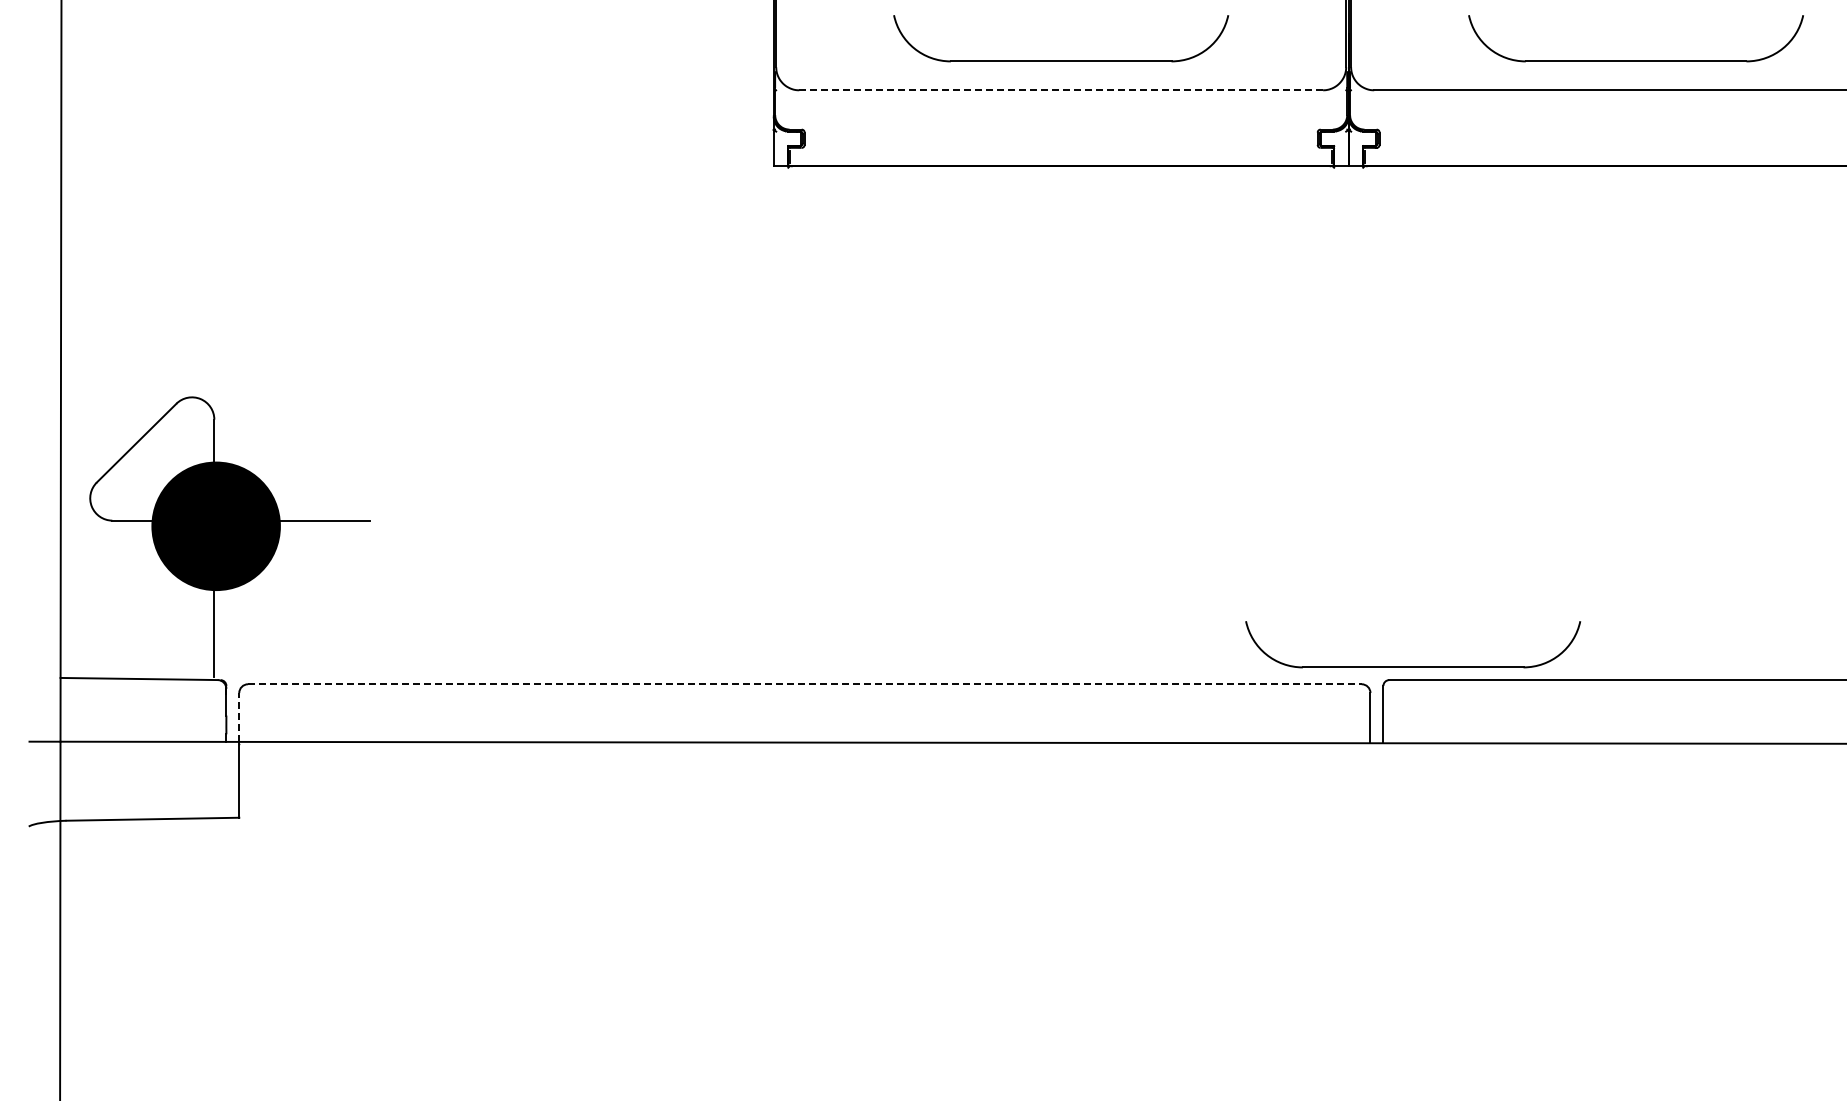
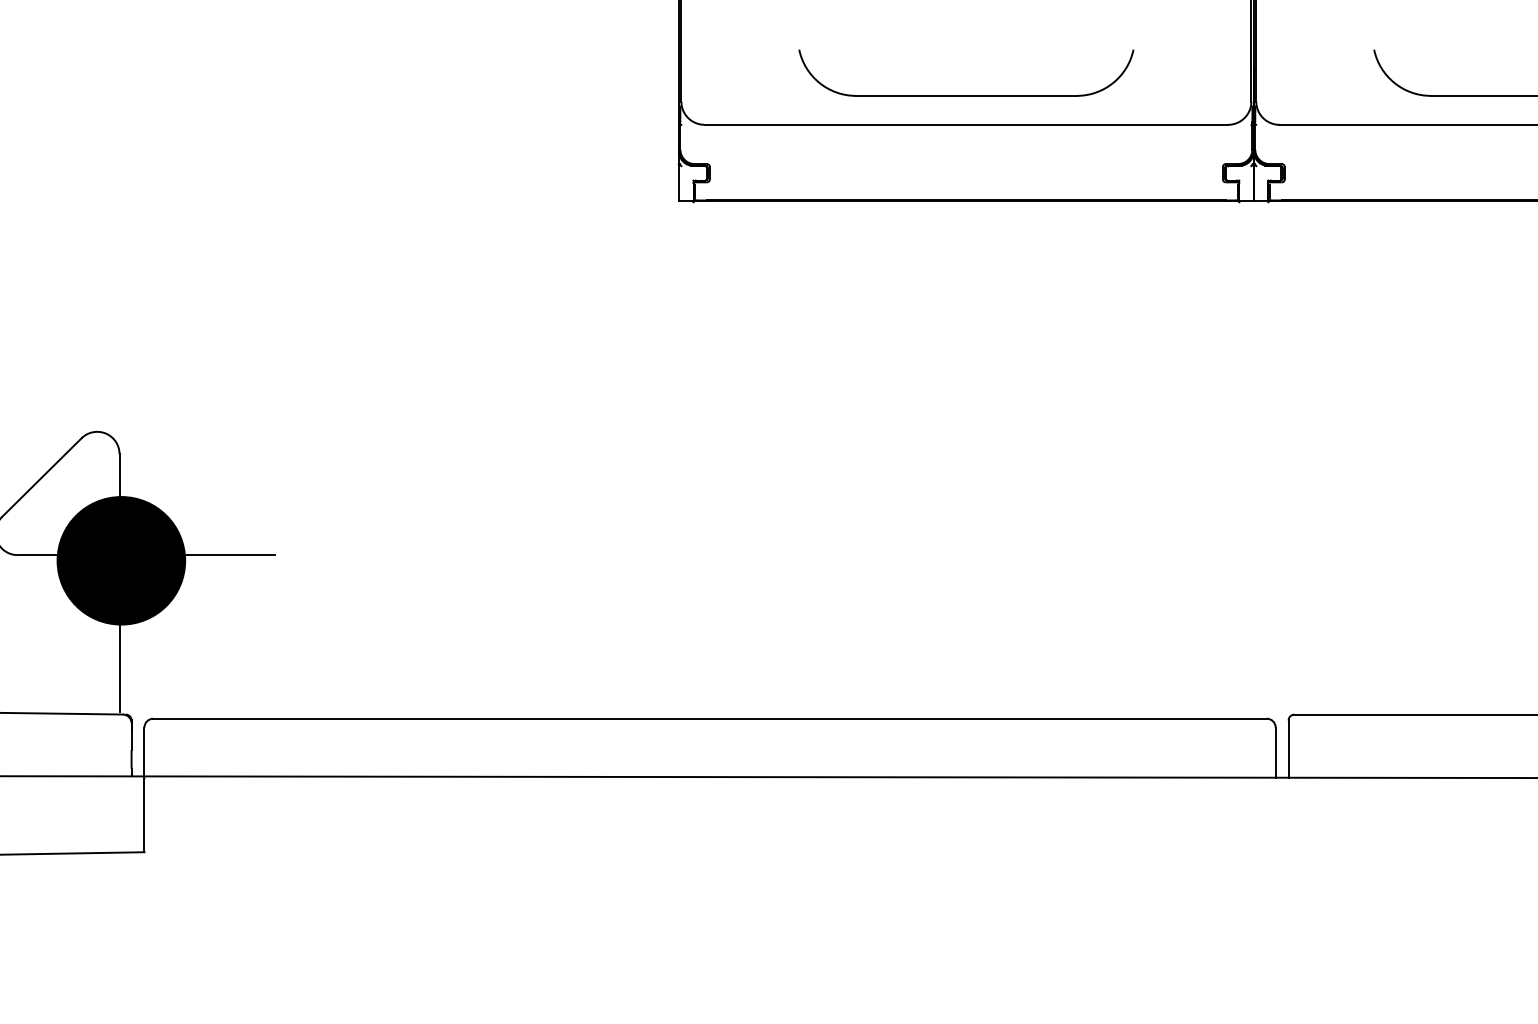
line: (1061, 90) -> (966, 124), dashed -> solid
part: (1413, 666) -> (1318, 700), removed
line: (804, 684) -> (709, 718), dashed -> solid
line: (239, 717) -> (144, 751), dashed -> solid

